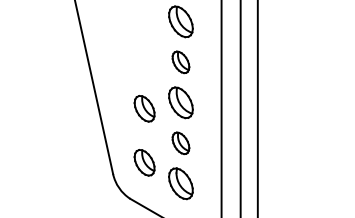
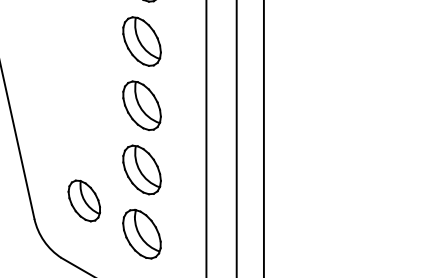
part: (180, 62) -> (141, 41), size x1.43
part: (144, 108) -> (84, 114), removed
part: (180, 143) -> (141, 170), size x1.43

